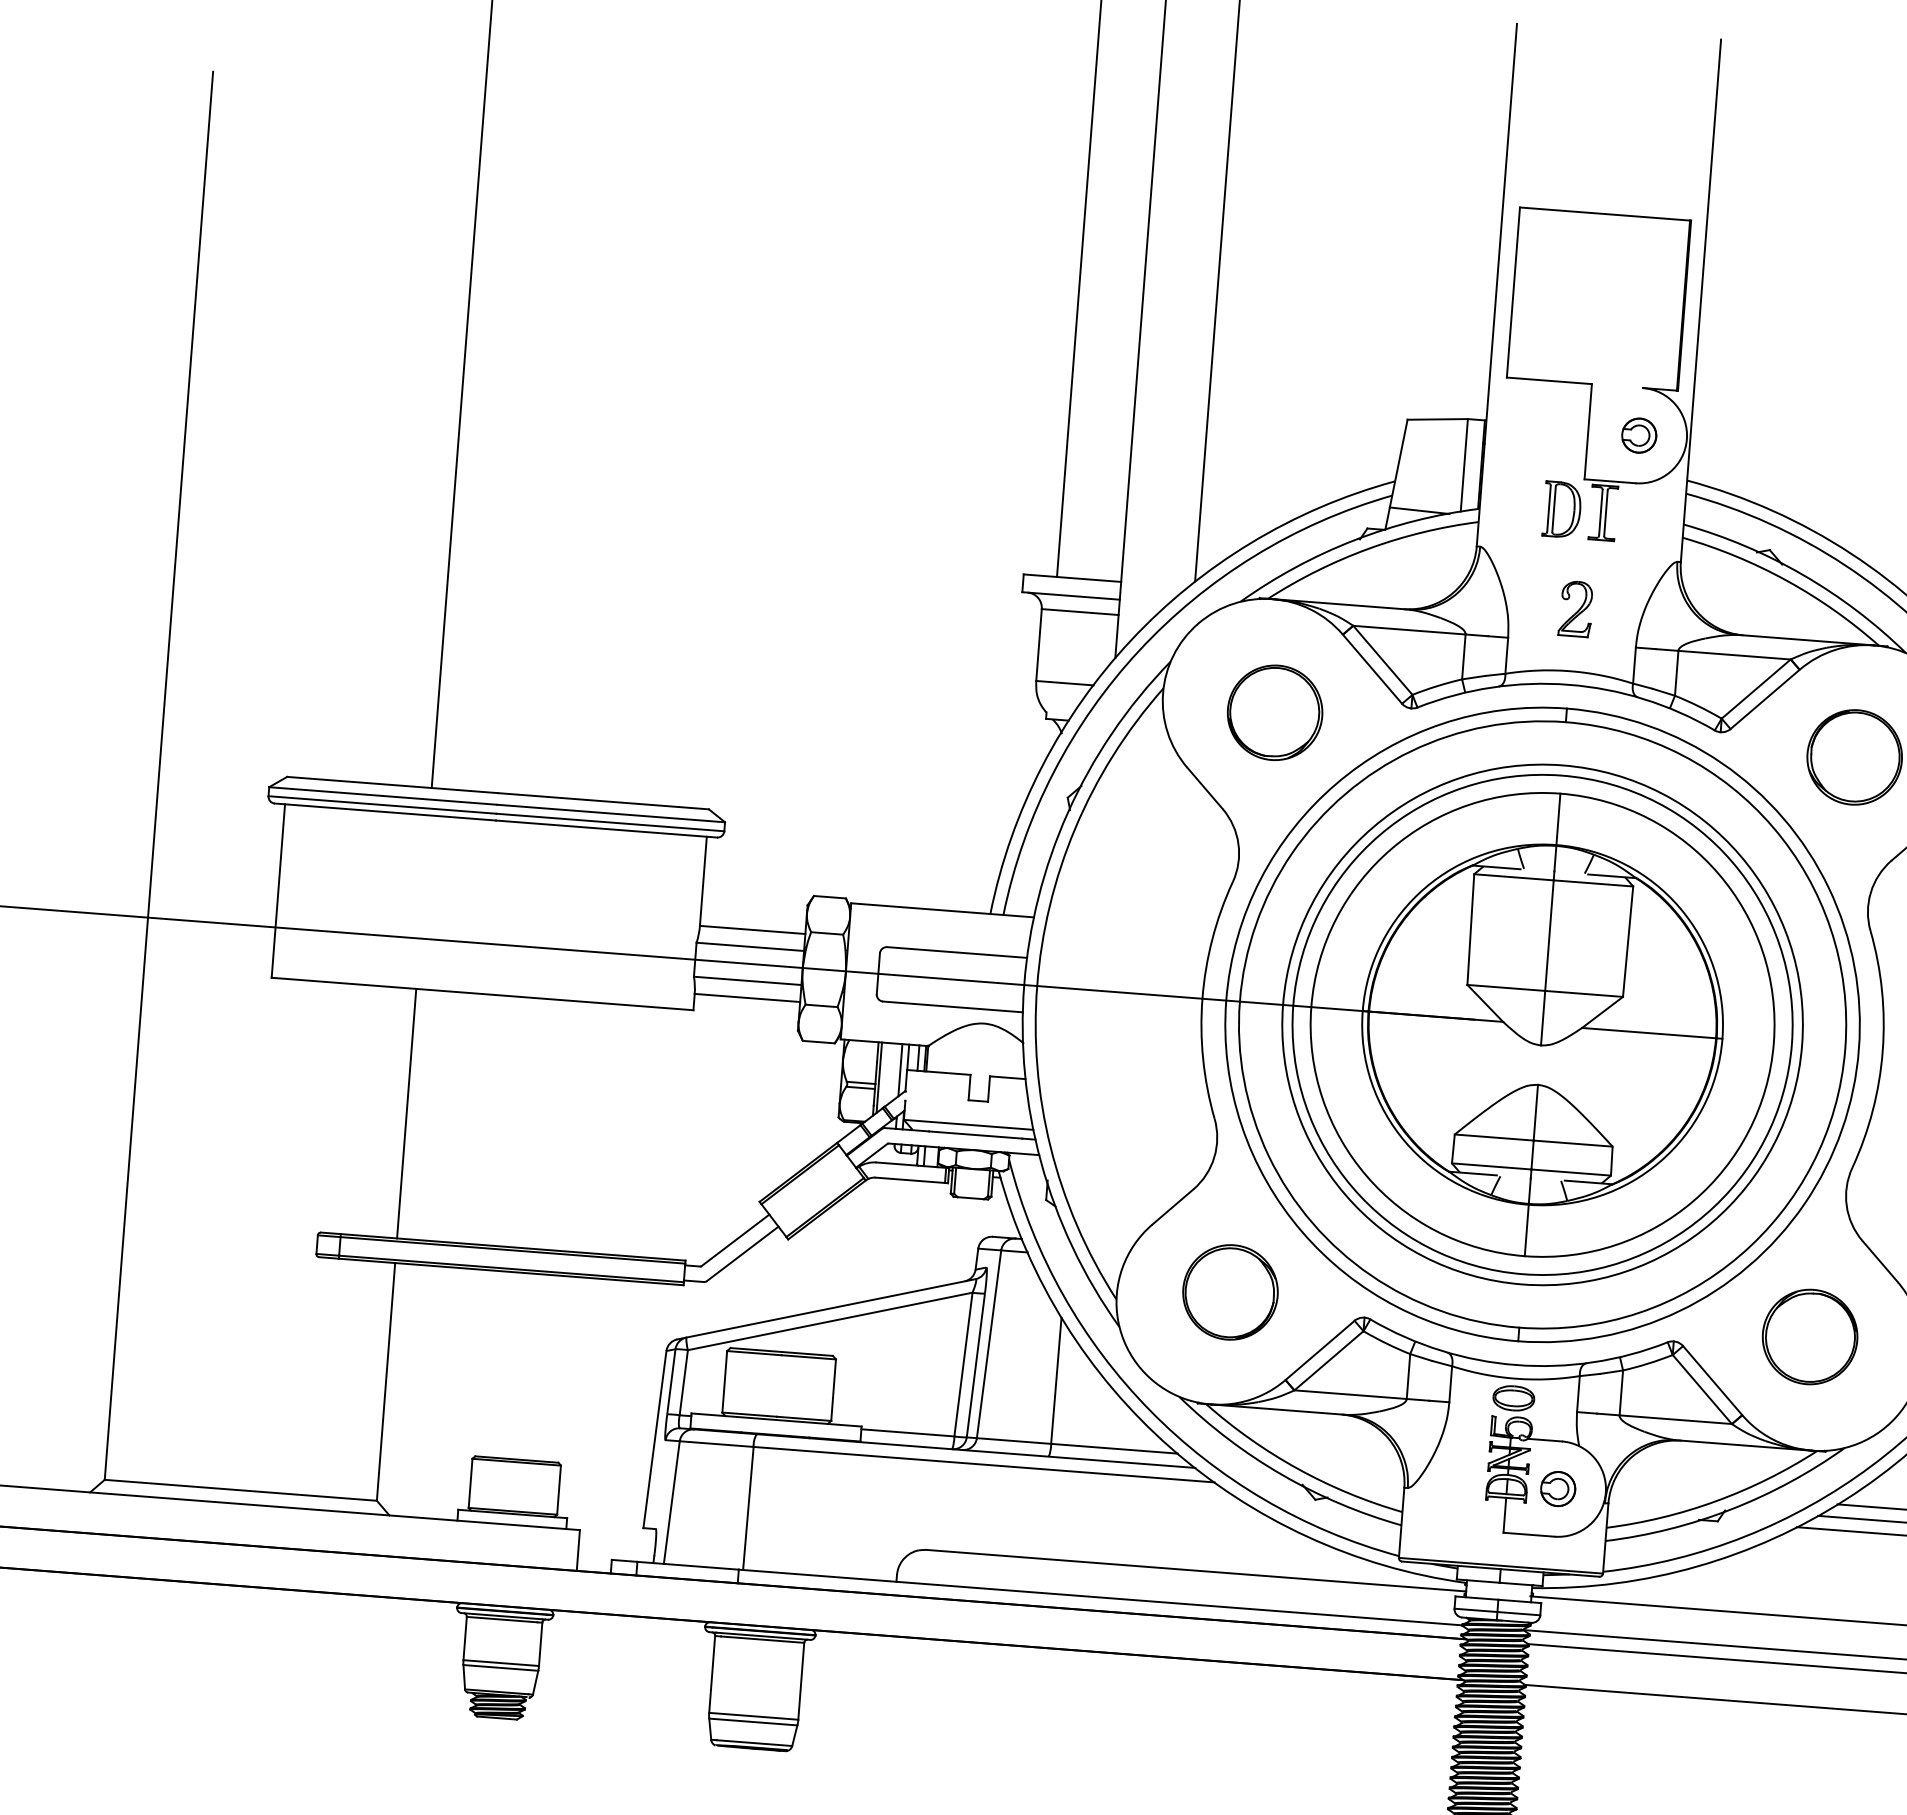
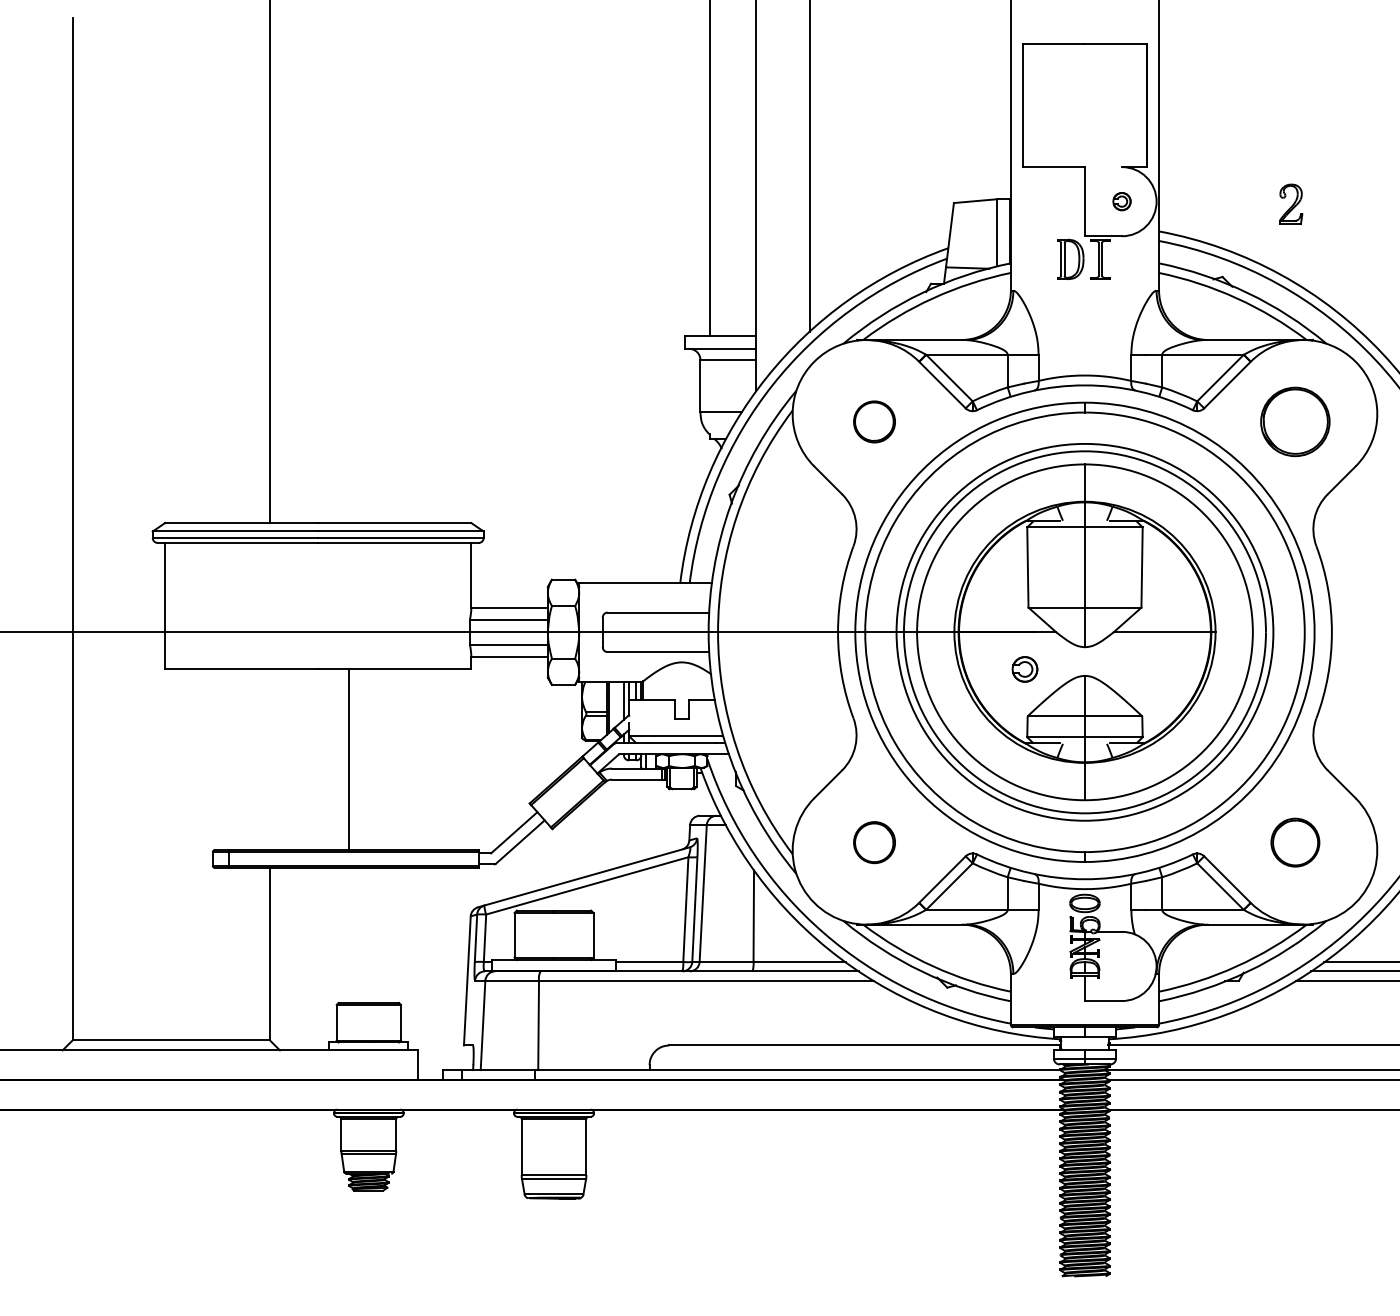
part: (1638, 435) -> (1121, 201), size x0.7
part: (1576, 607) -> (1291, 203), moved
part: (1275, 712) -> (874, 421), size x0.6
line: (407, 1113) -> (349, 759), moved
part: (1230, 1292) -> (874, 842), size x0.6
part: (1810, 1336) -> (1295, 842), size x0.7
part: (1557, 1489) -> (1024, 669), moved

